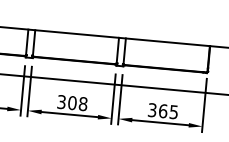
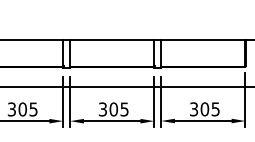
text: (83, 104) -> (124, 109), 308 -> 305
text: (162, 111) -> (204, 109), 365 -> 305

